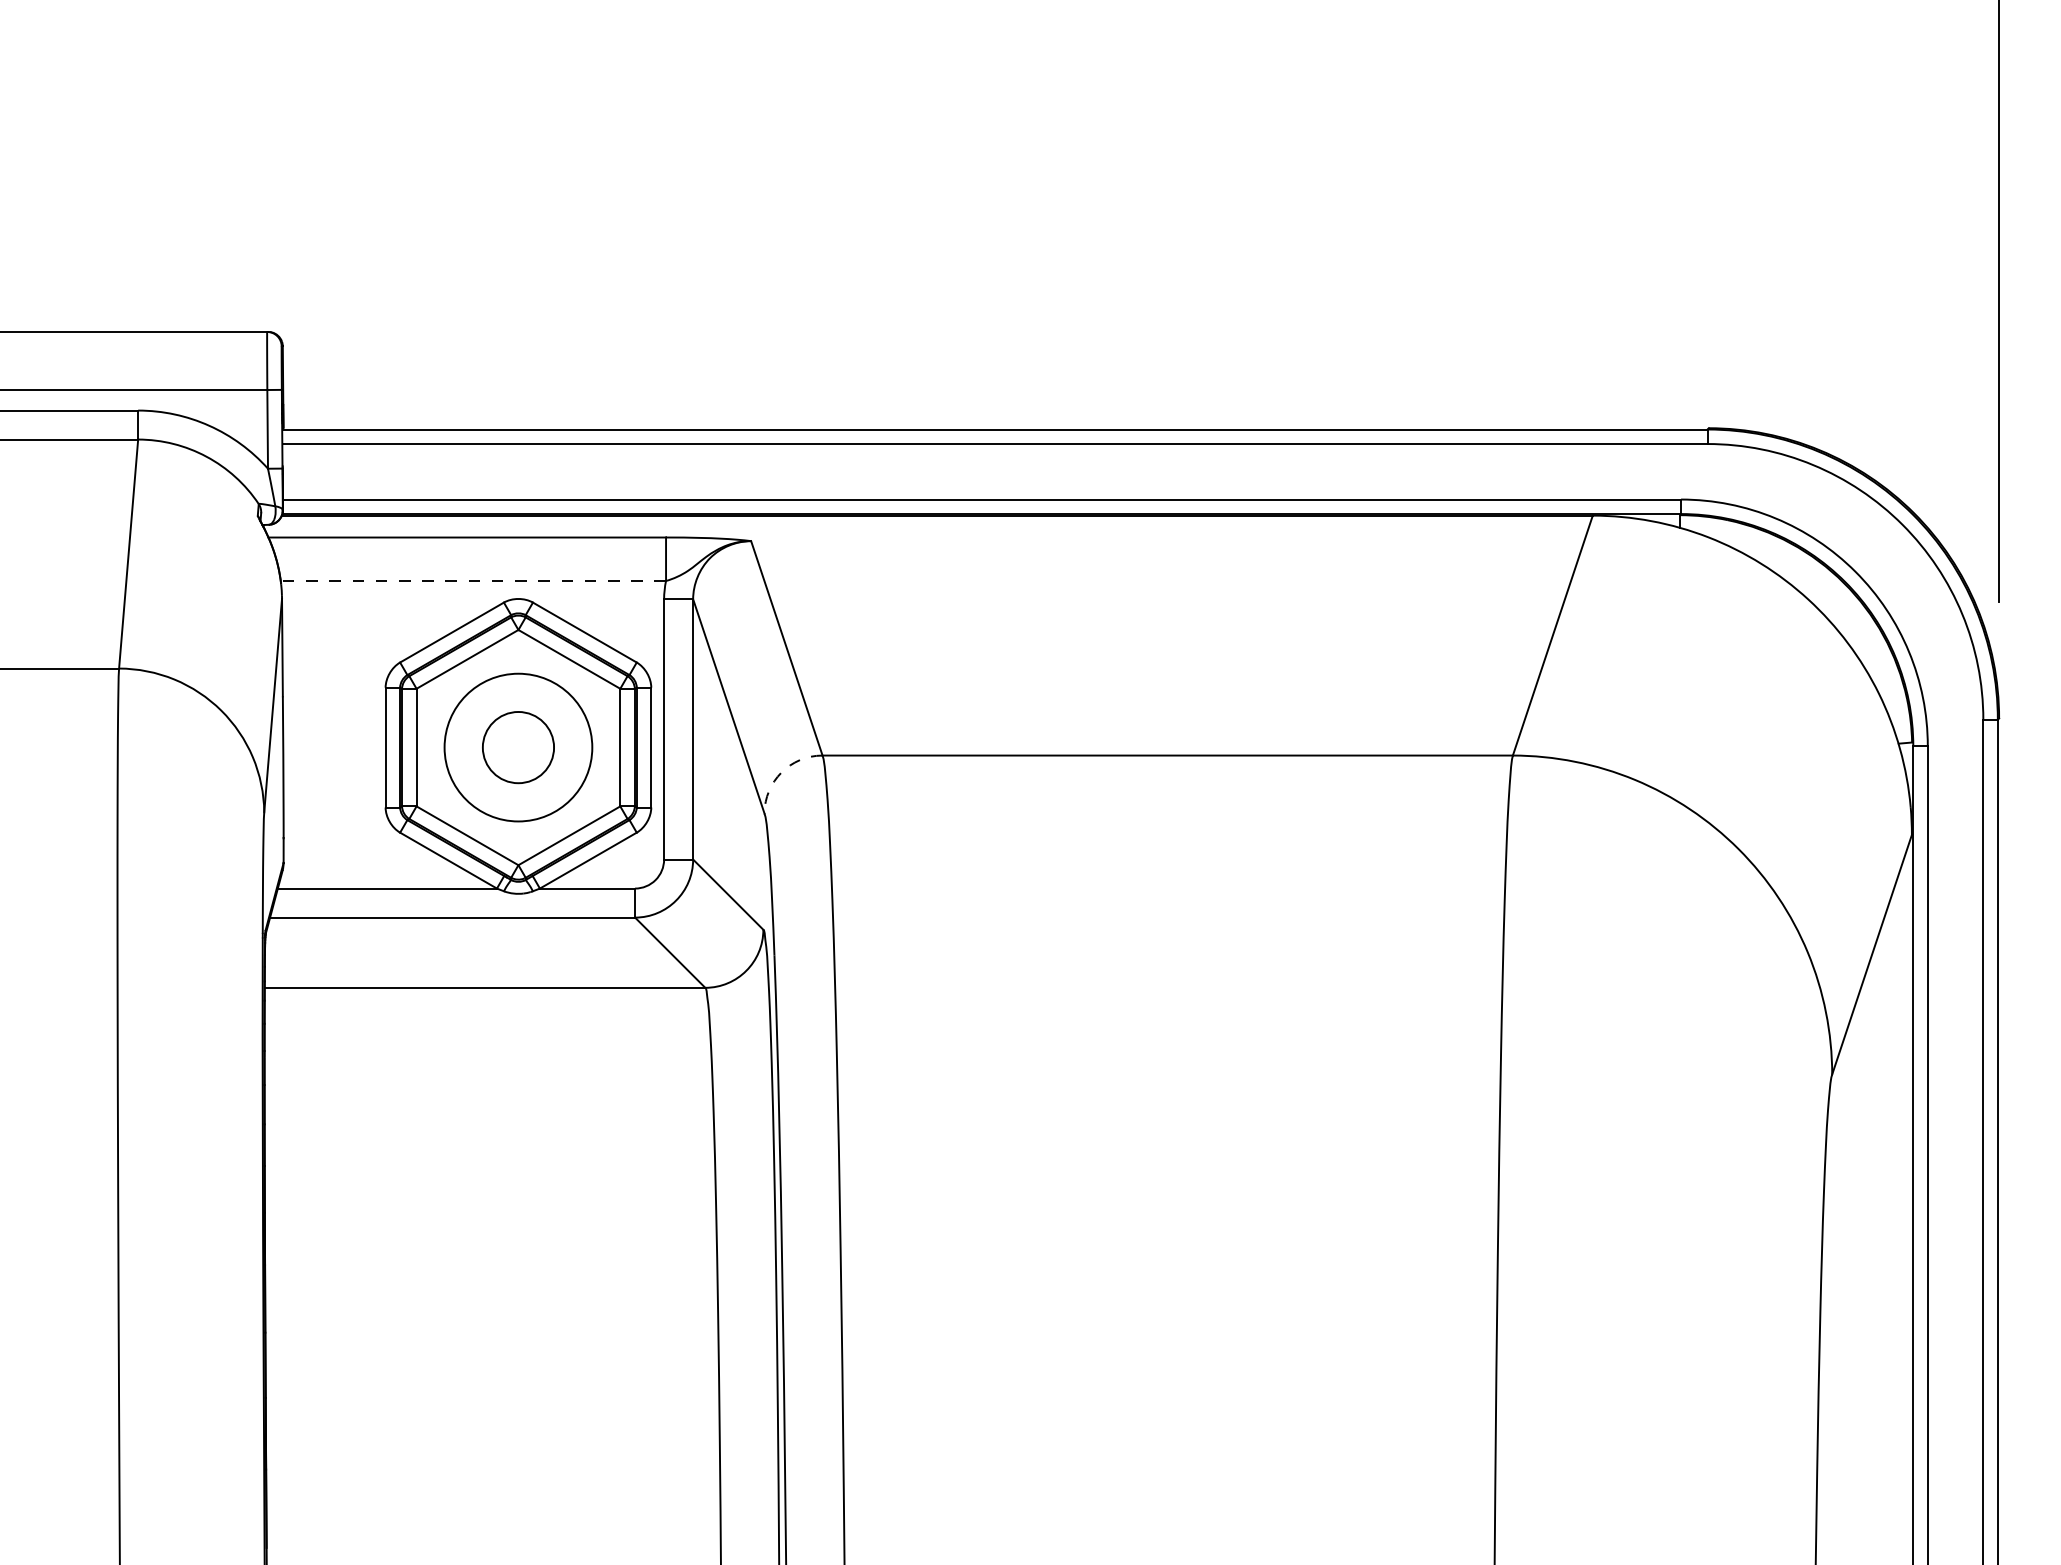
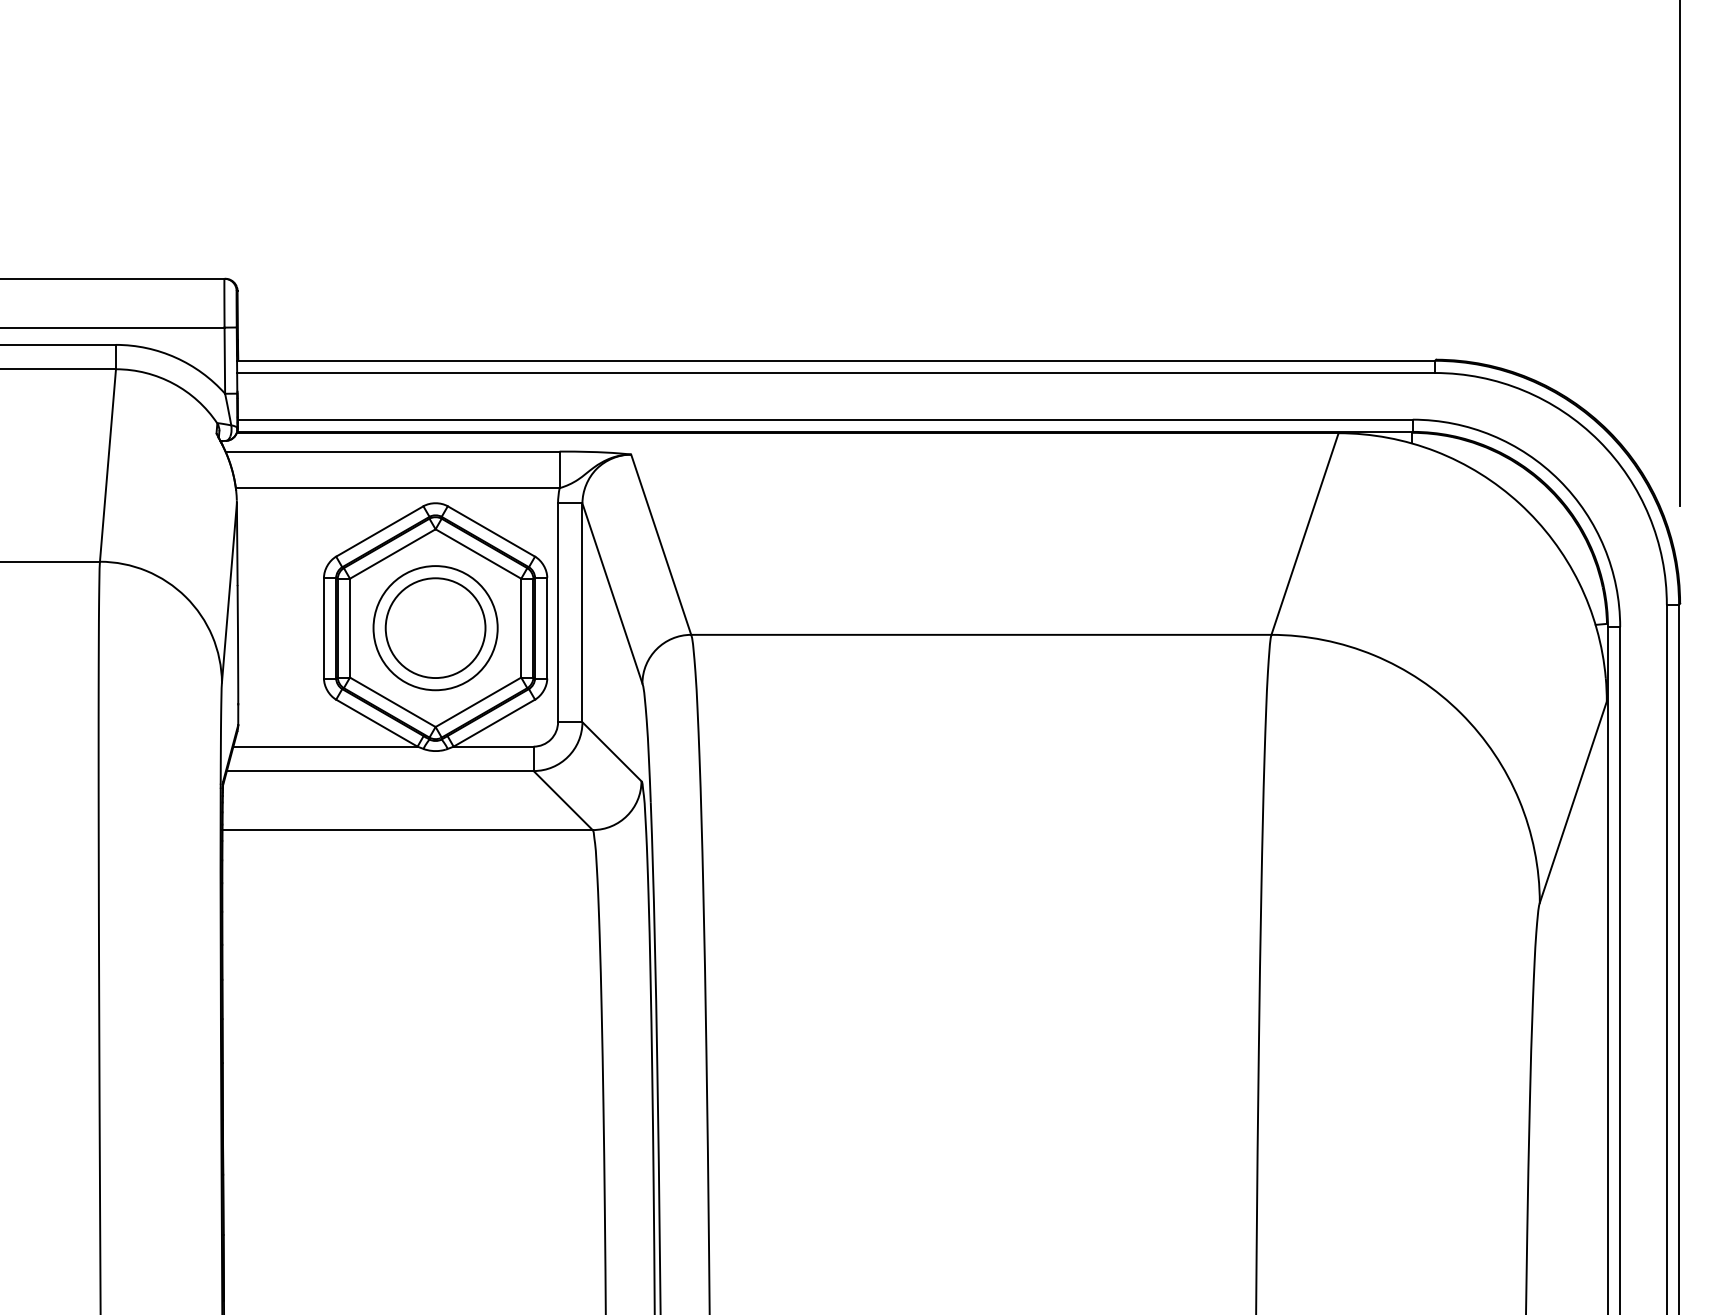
line: (473, 581) -> (397, 488), dashed -> solid
circle: (518, 747) -> (435, 628), size x1.67
arc: (781, 772) -> (656, 649), dashed -> solid

